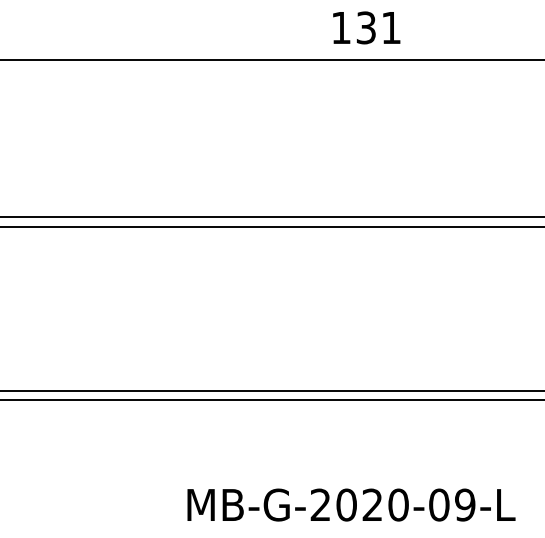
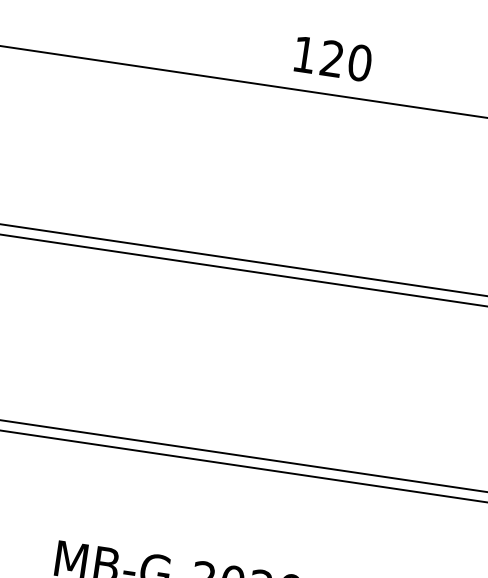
text: (378, 27) -> (345, 60), 131 -> 120

